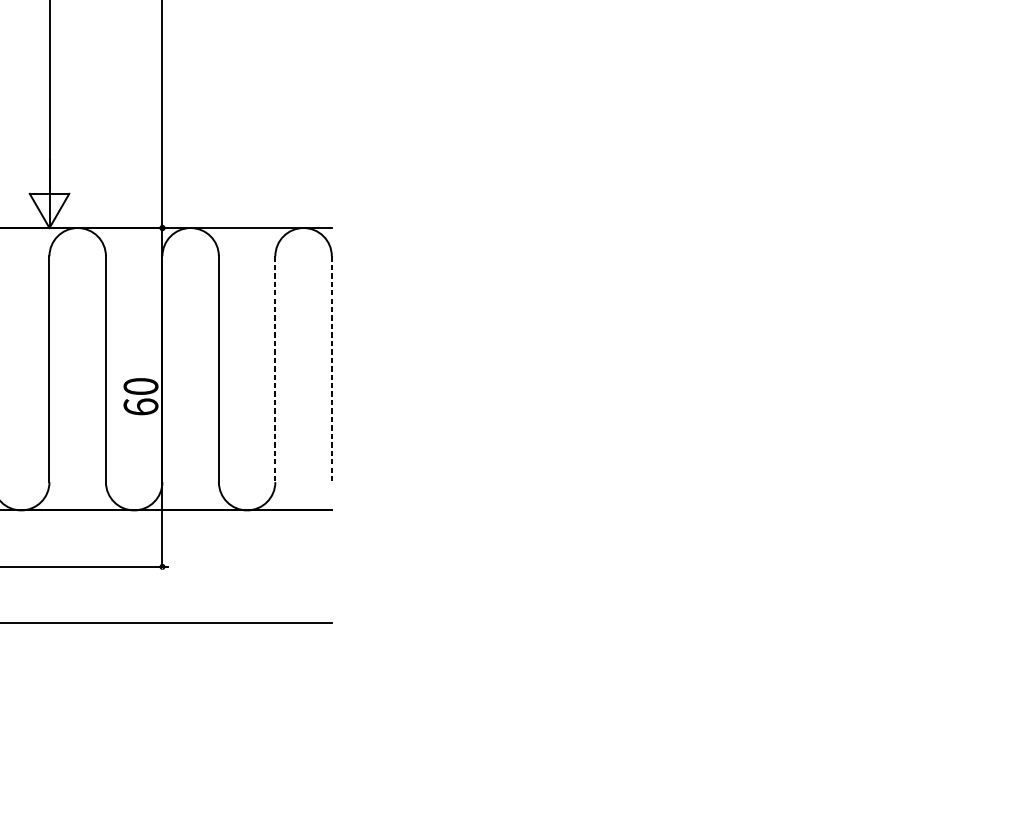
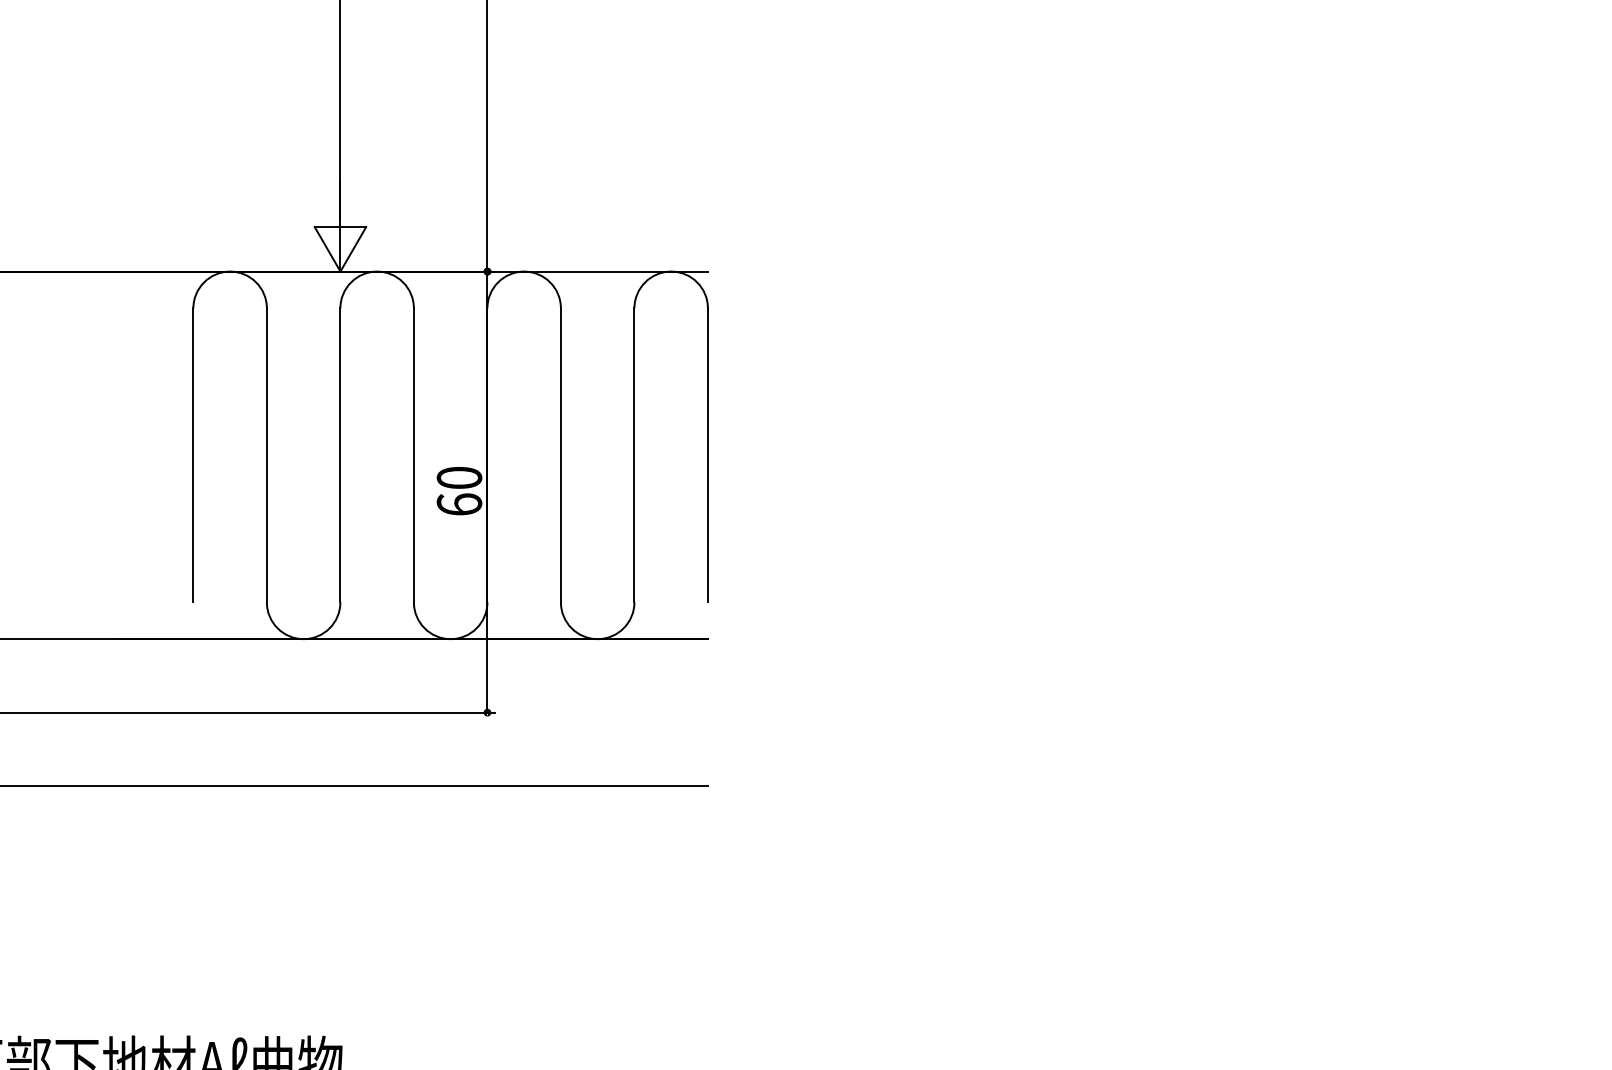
line: (275, 369) -> (634, 455), dashed -> solid
line: (331, 369) -> (707, 455), dashed -> solid

